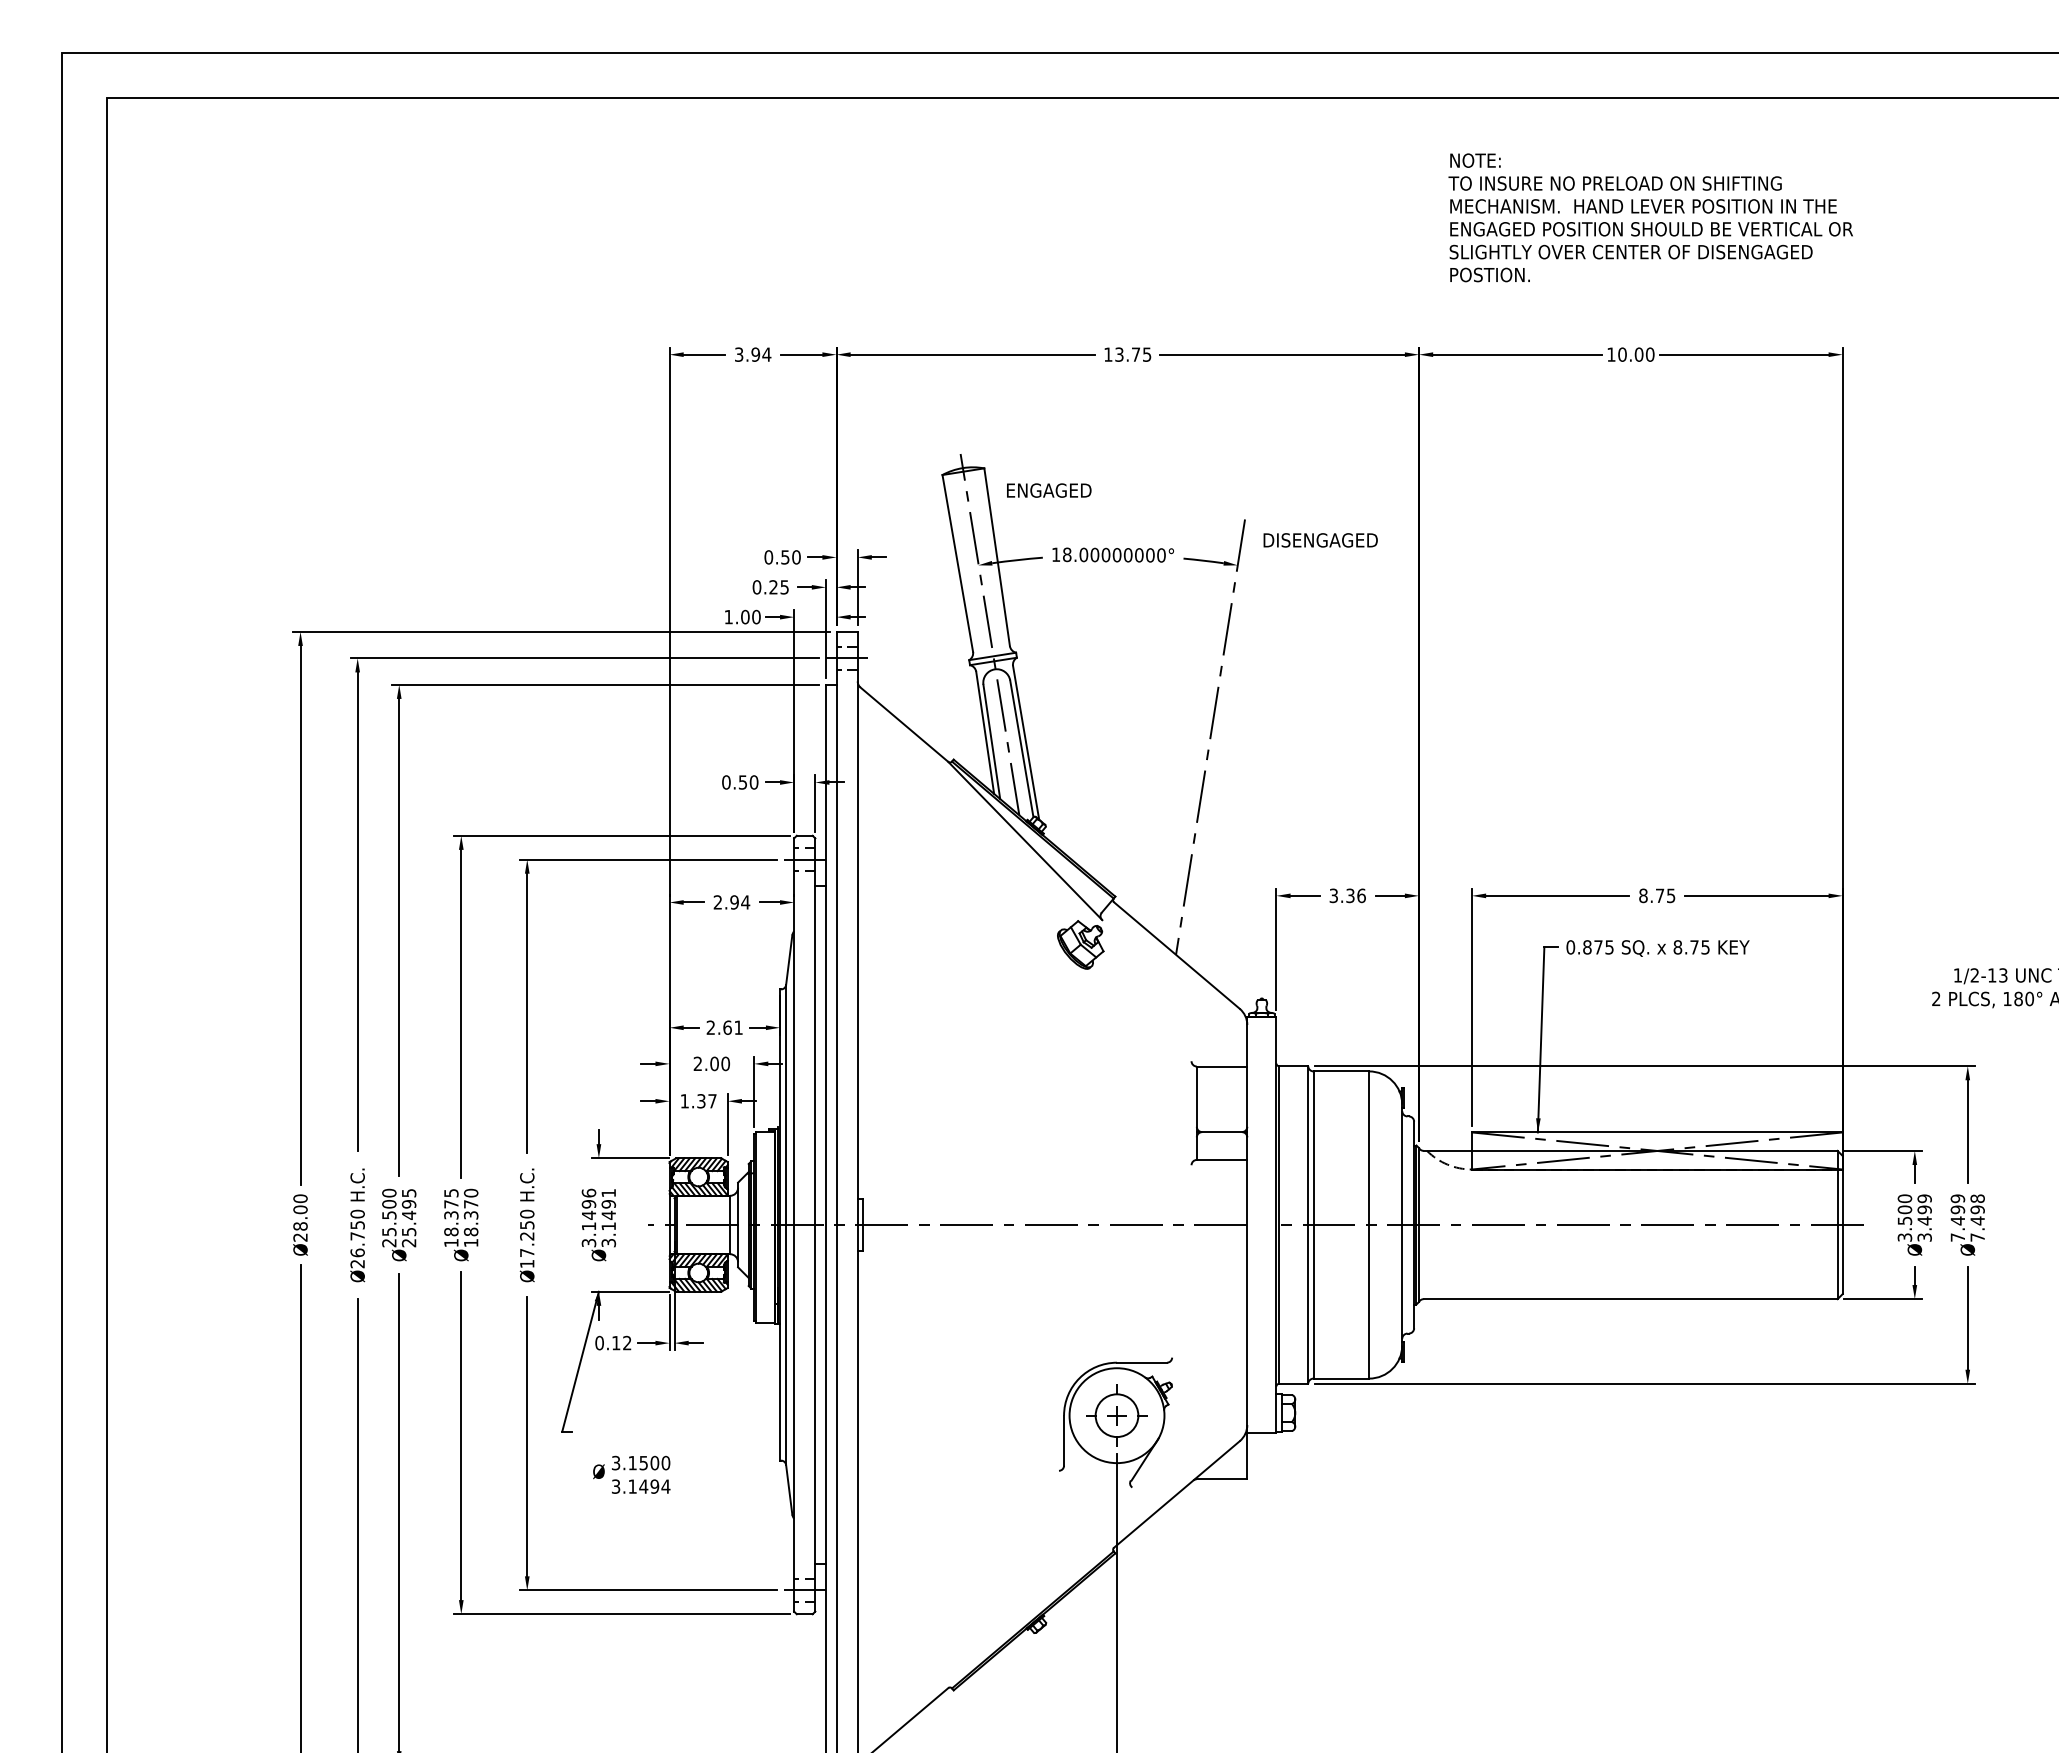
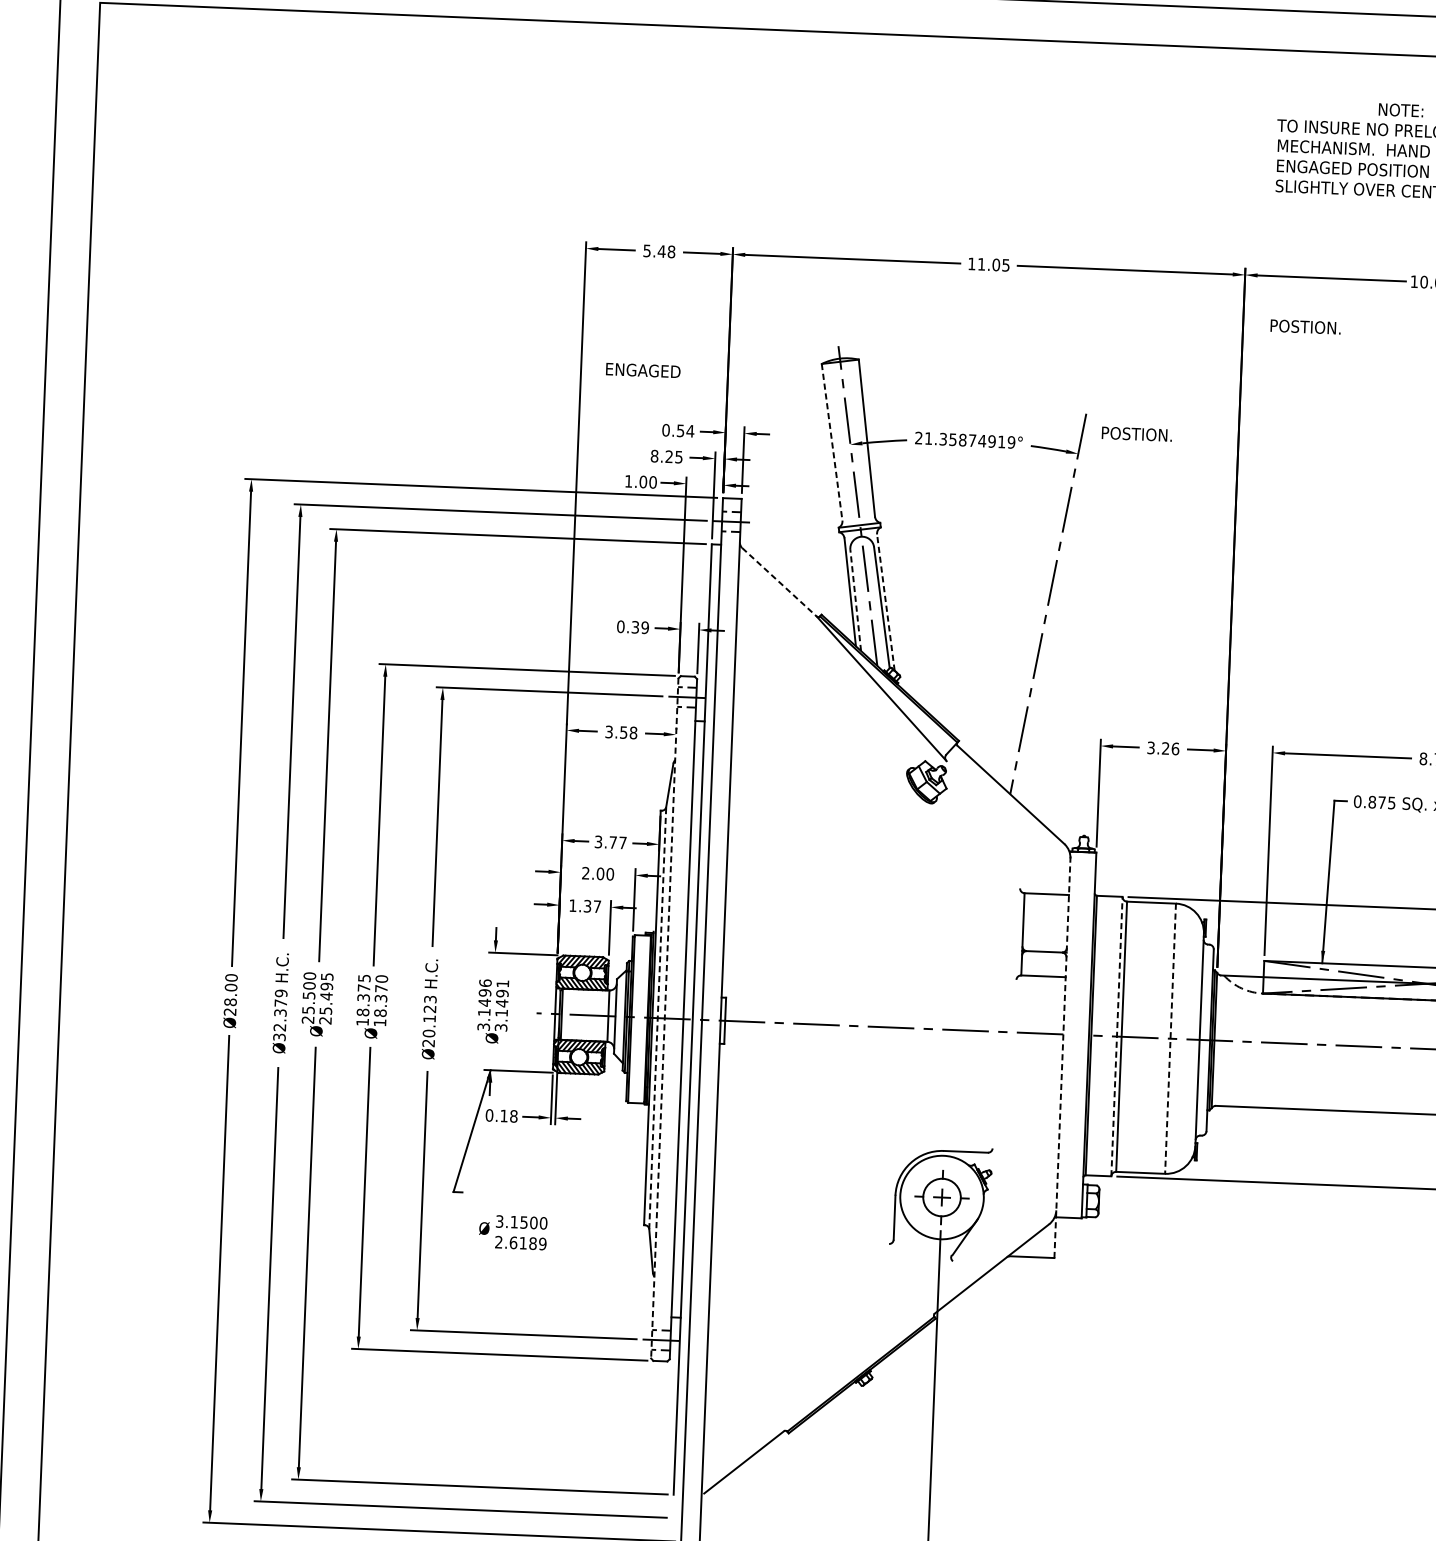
text: (1475, 160) -> (1401, 110), moved
text: (1489, 274) -> (1305, 326), moved
text: (753, 354) -> (659, 251), 3.94 -> 5.48
text: (1127, 354) -> (988, 264), 13.75 -> 11.05
text: (1049, 490) -> (643, 370), moved
text: (1321, 540) -> (1152, 434), DISENGAGED -> POSTION.
text: (1108, 554) -> (964, 439), 18.00000000° -> 21.35874919°
text: (796, 557) -> (690, 431), 0.50 -> 0.54
line: (957, 563) -> (831, 442), solid -> dashed
text: (756, 587) -> (654, 456), 0.25 -> 8.25
line: (904, 724) -> (779, 582), solid -> dashed
line: (991, 741) -> (855, 600), solid -> dashed
line: (1026, 742) -> (886, 602), solid -> dashed
text: (748, 782) -> (640, 627), 0.50 -> 0.39
text: (1350, 896) -> (1165, 749), 3.36 -> 3.26
text: (731, 902) -> (621, 732), 2.94 -> 3.58
text: (724, 1027) -> (610, 842), 2.61 -> 3.77
line: (786, 1224) -> (658, 1017), solid -> dashed
line: (794, 1225) -> (665, 1018), solid -> dashed
line: (1308, 1225) -> (1117, 1037), solid -> dashed
line: (1369, 1225) -> (1170, 1039), solid -> dashed
text: (527, 1238) -> (429, 1020), Ø17.250 -> Ø20.123
text: (357, 1239) -> (280, 1015), Ø26.750 -> Ø32.379
line: (1247, 1247) -> (1062, 1054), solid -> dashed
text: (627, 1343) -> (514, 1116), 0.12 -> 0.18
text: (641, 1486) -> (521, 1243), 3.1494 -> 2.6189

